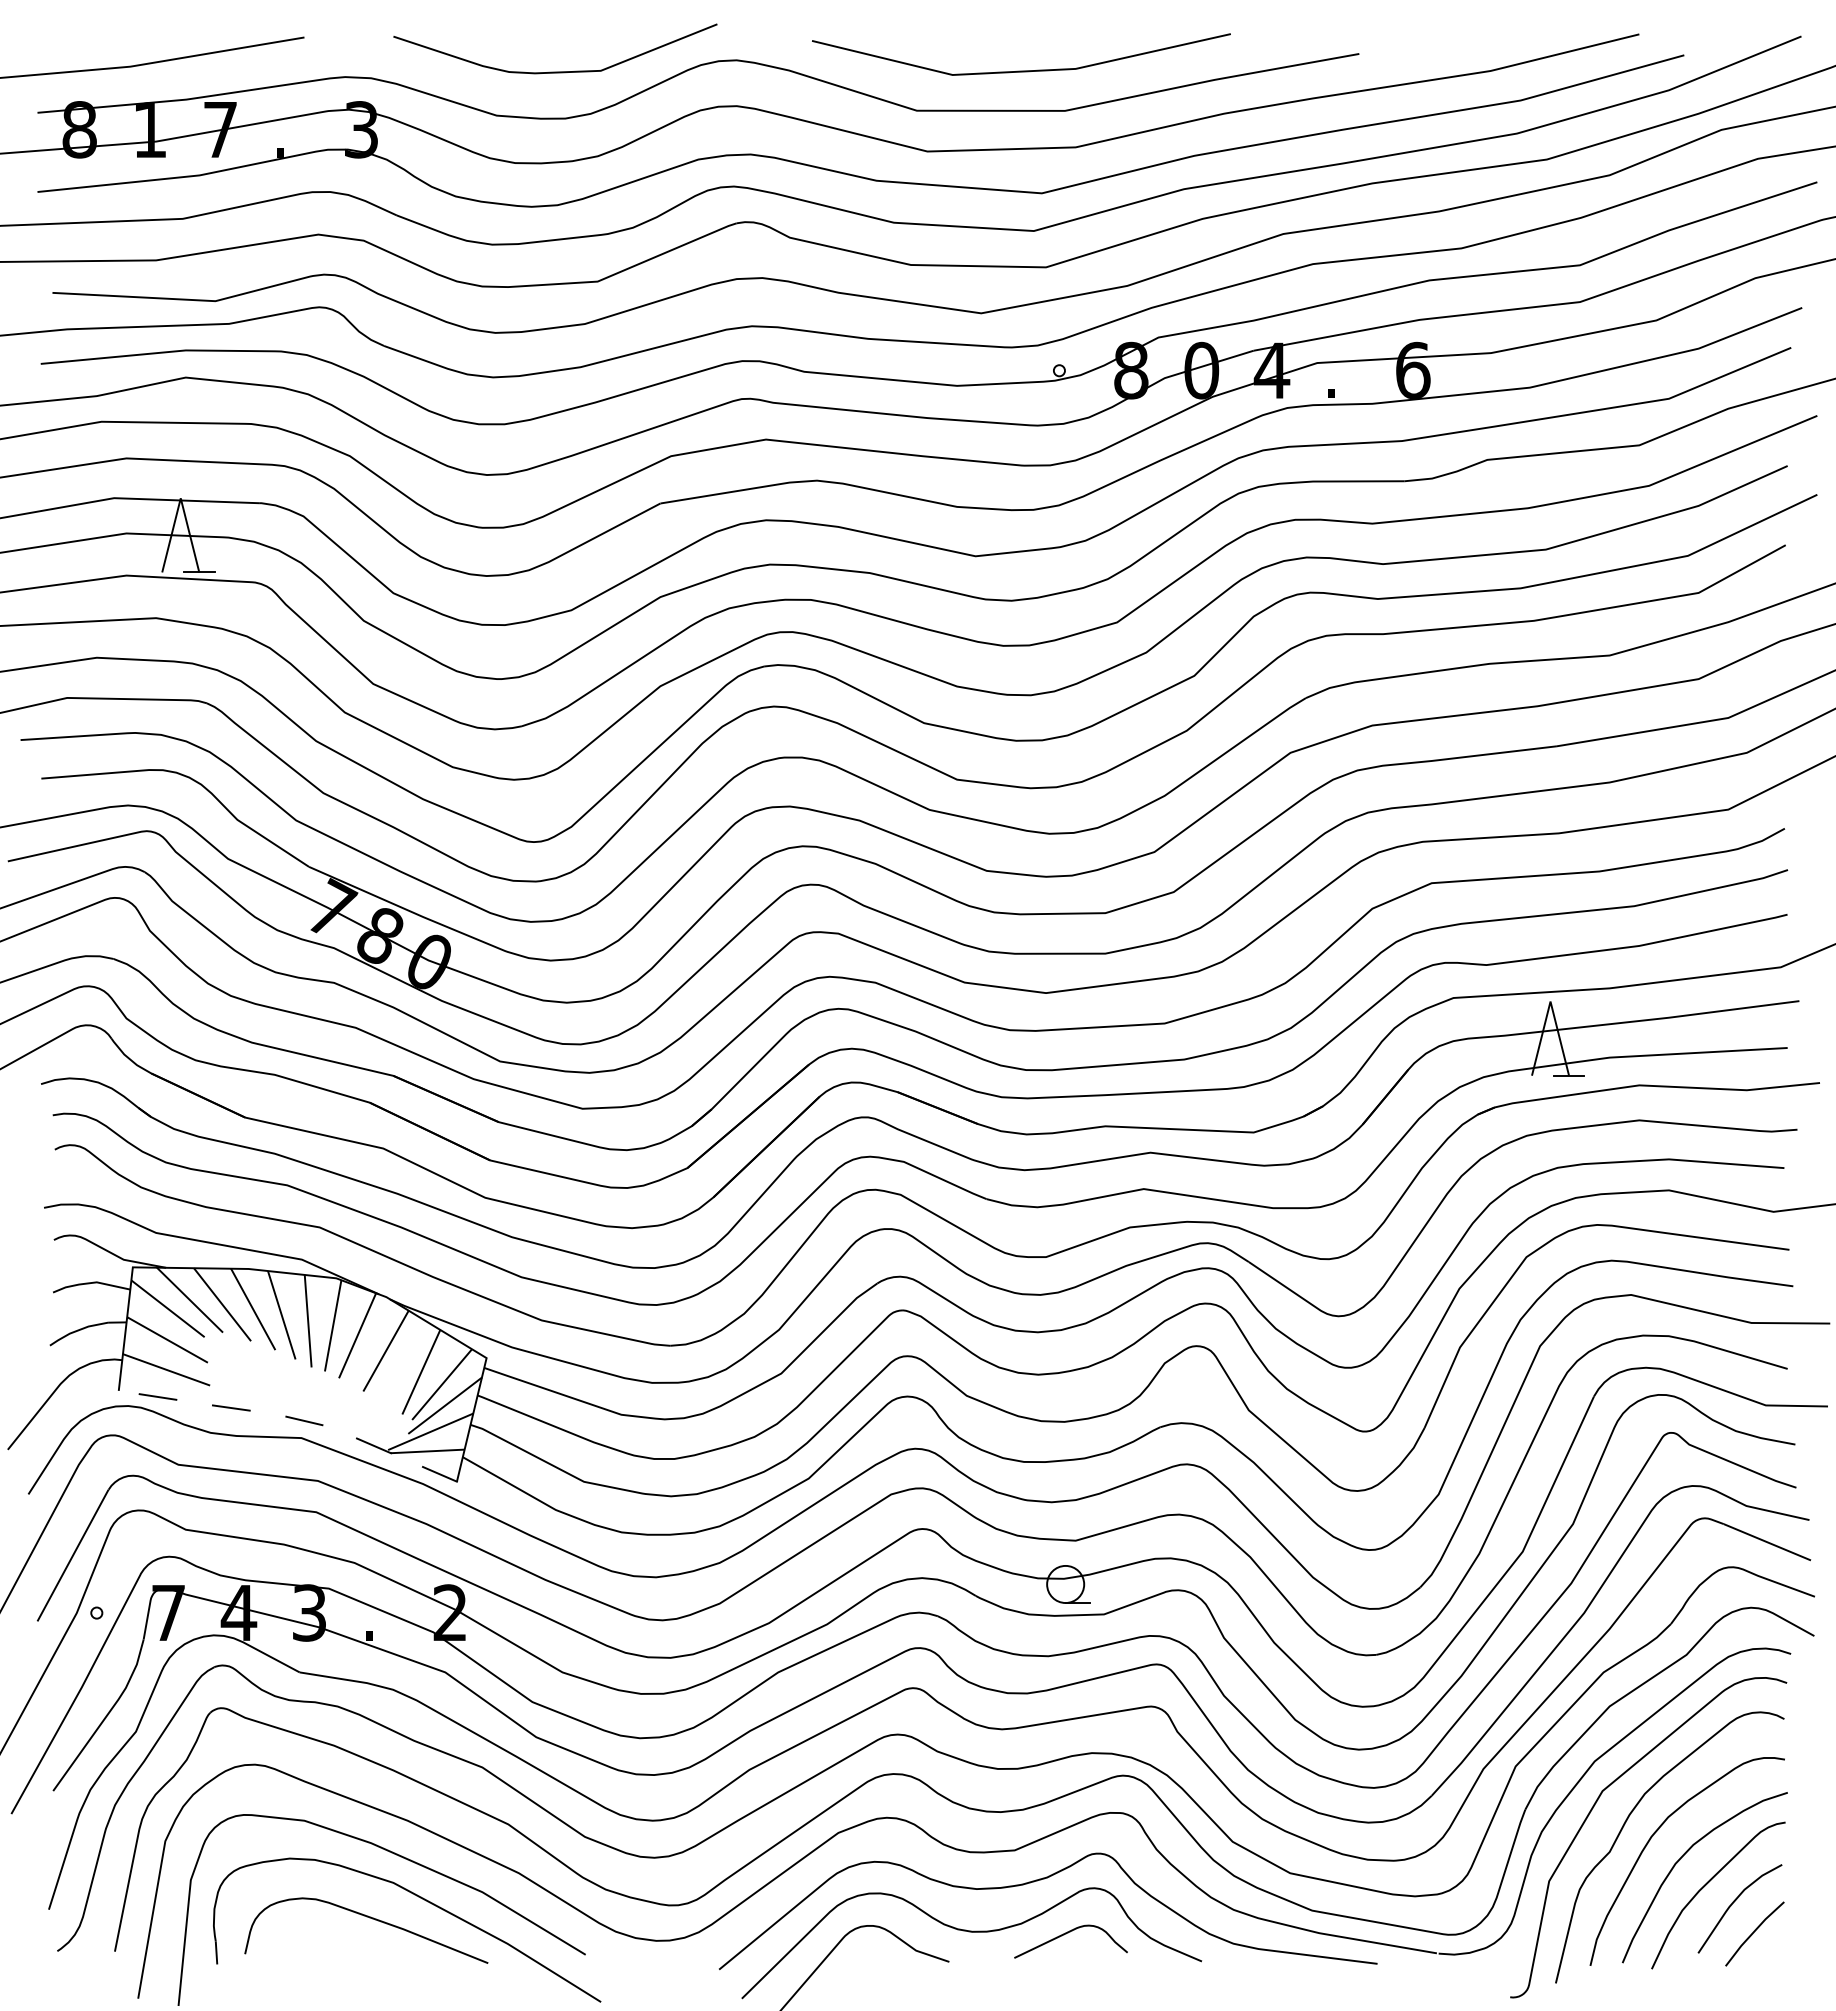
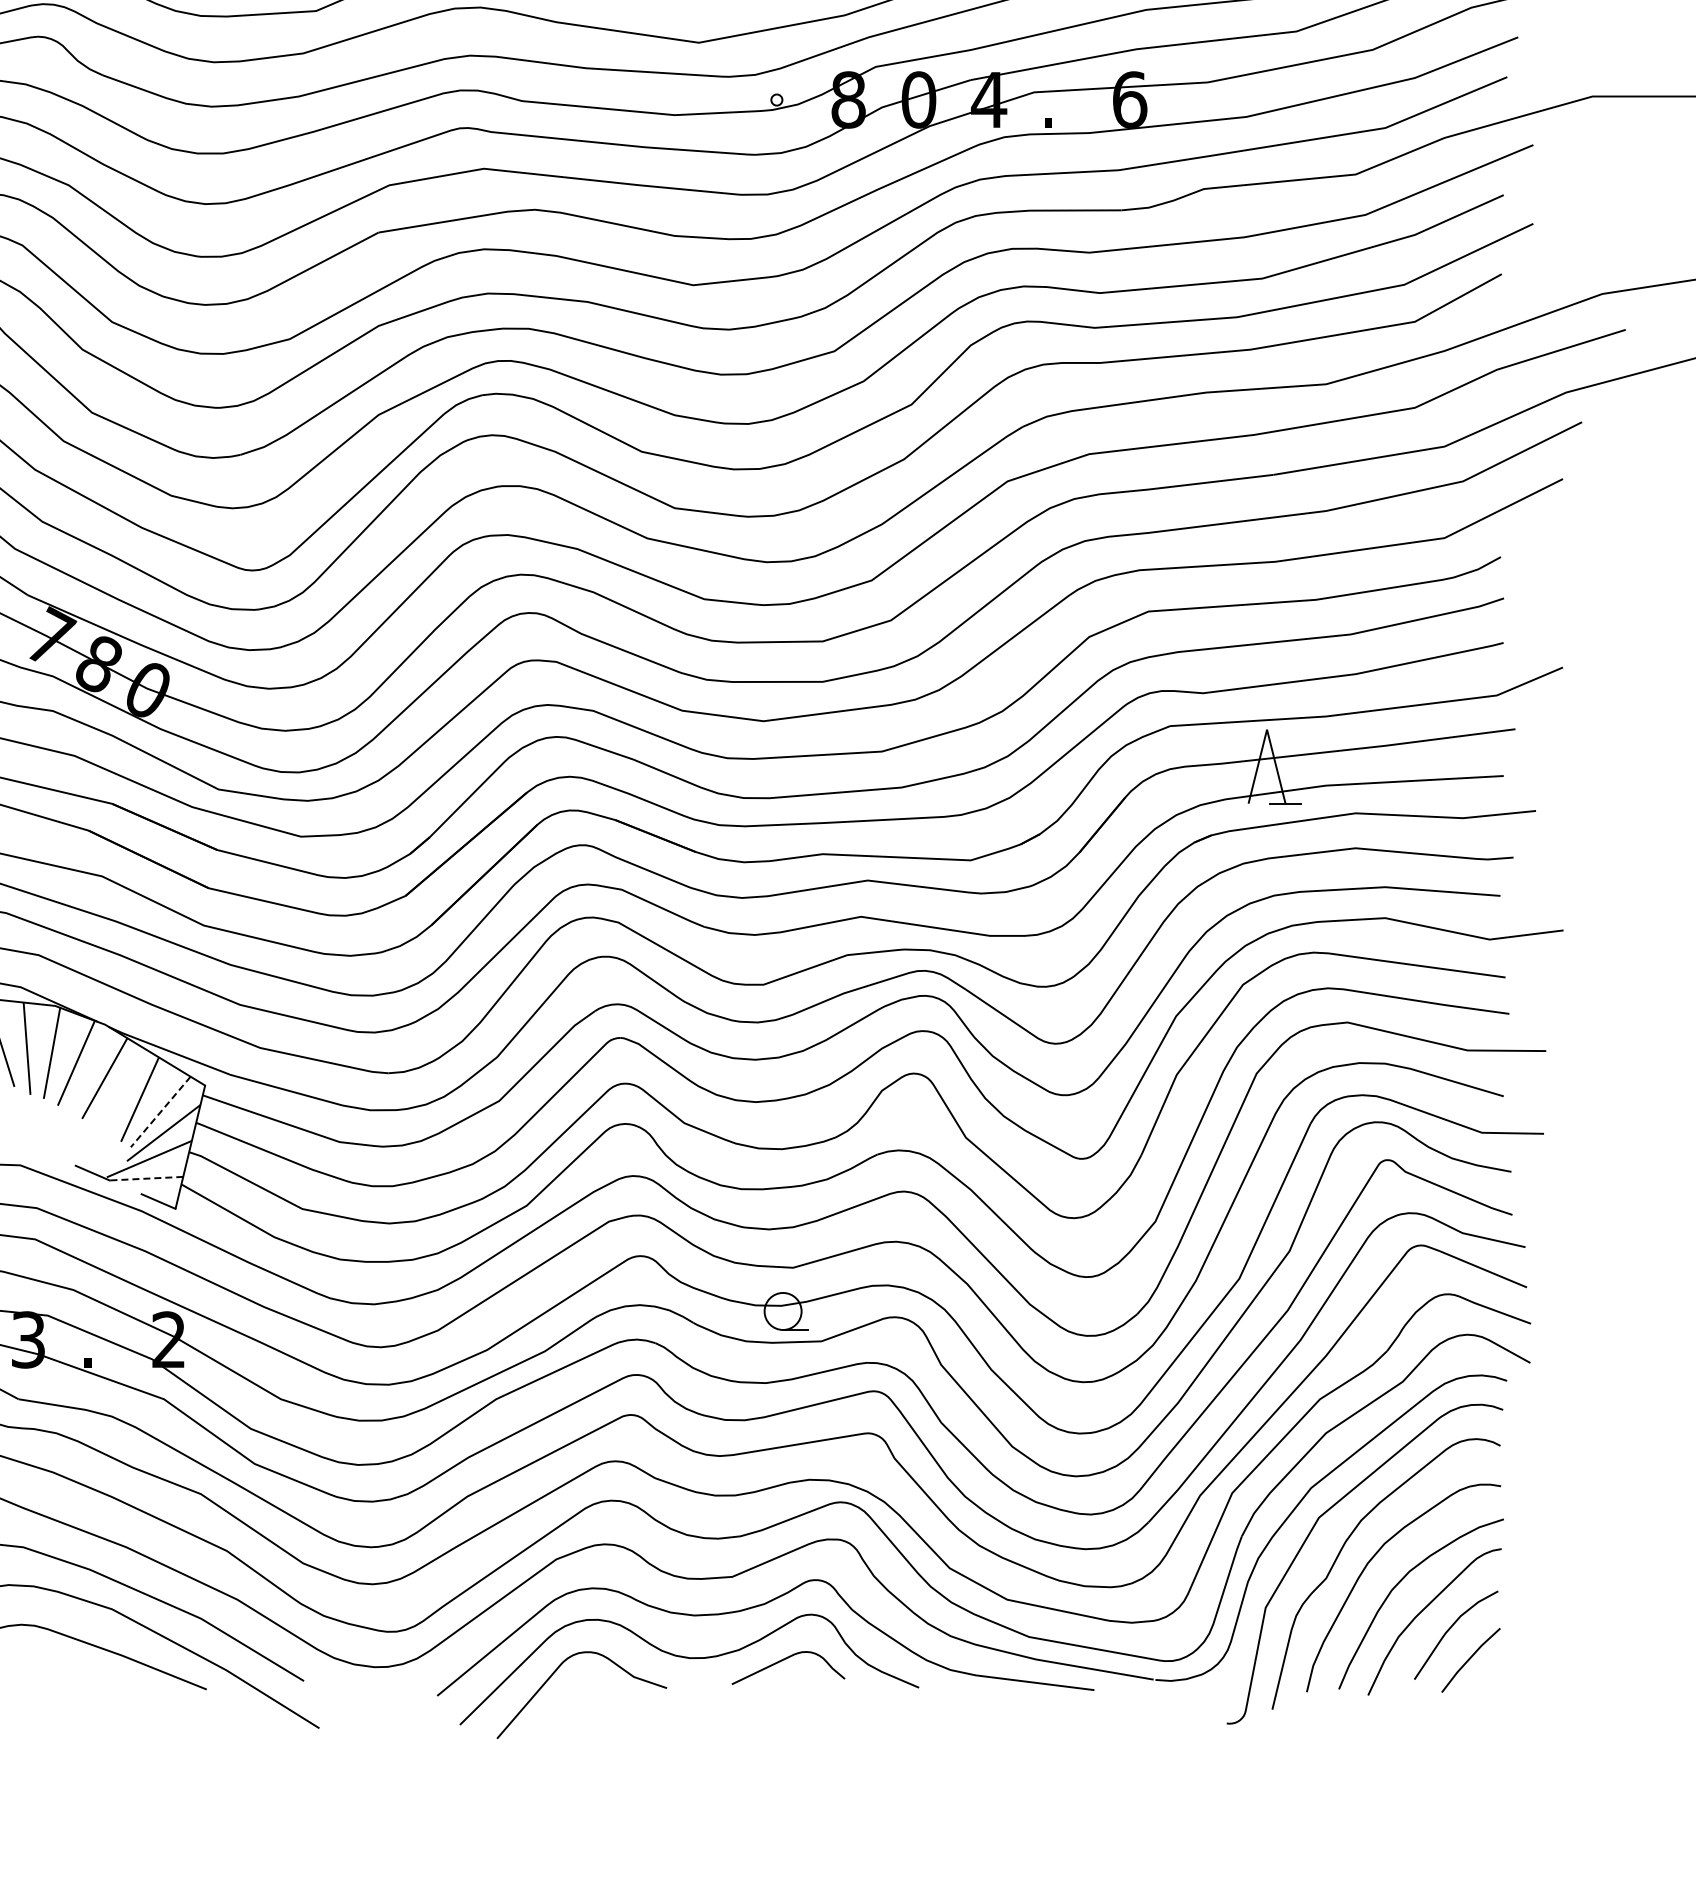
line: (441, 1384) -> (160, 1111), solid -> dashed
line: (304, 1420) -> (23, 1147), removed
line: (427, 1451) -> (146, 1178), solid -> dashed

